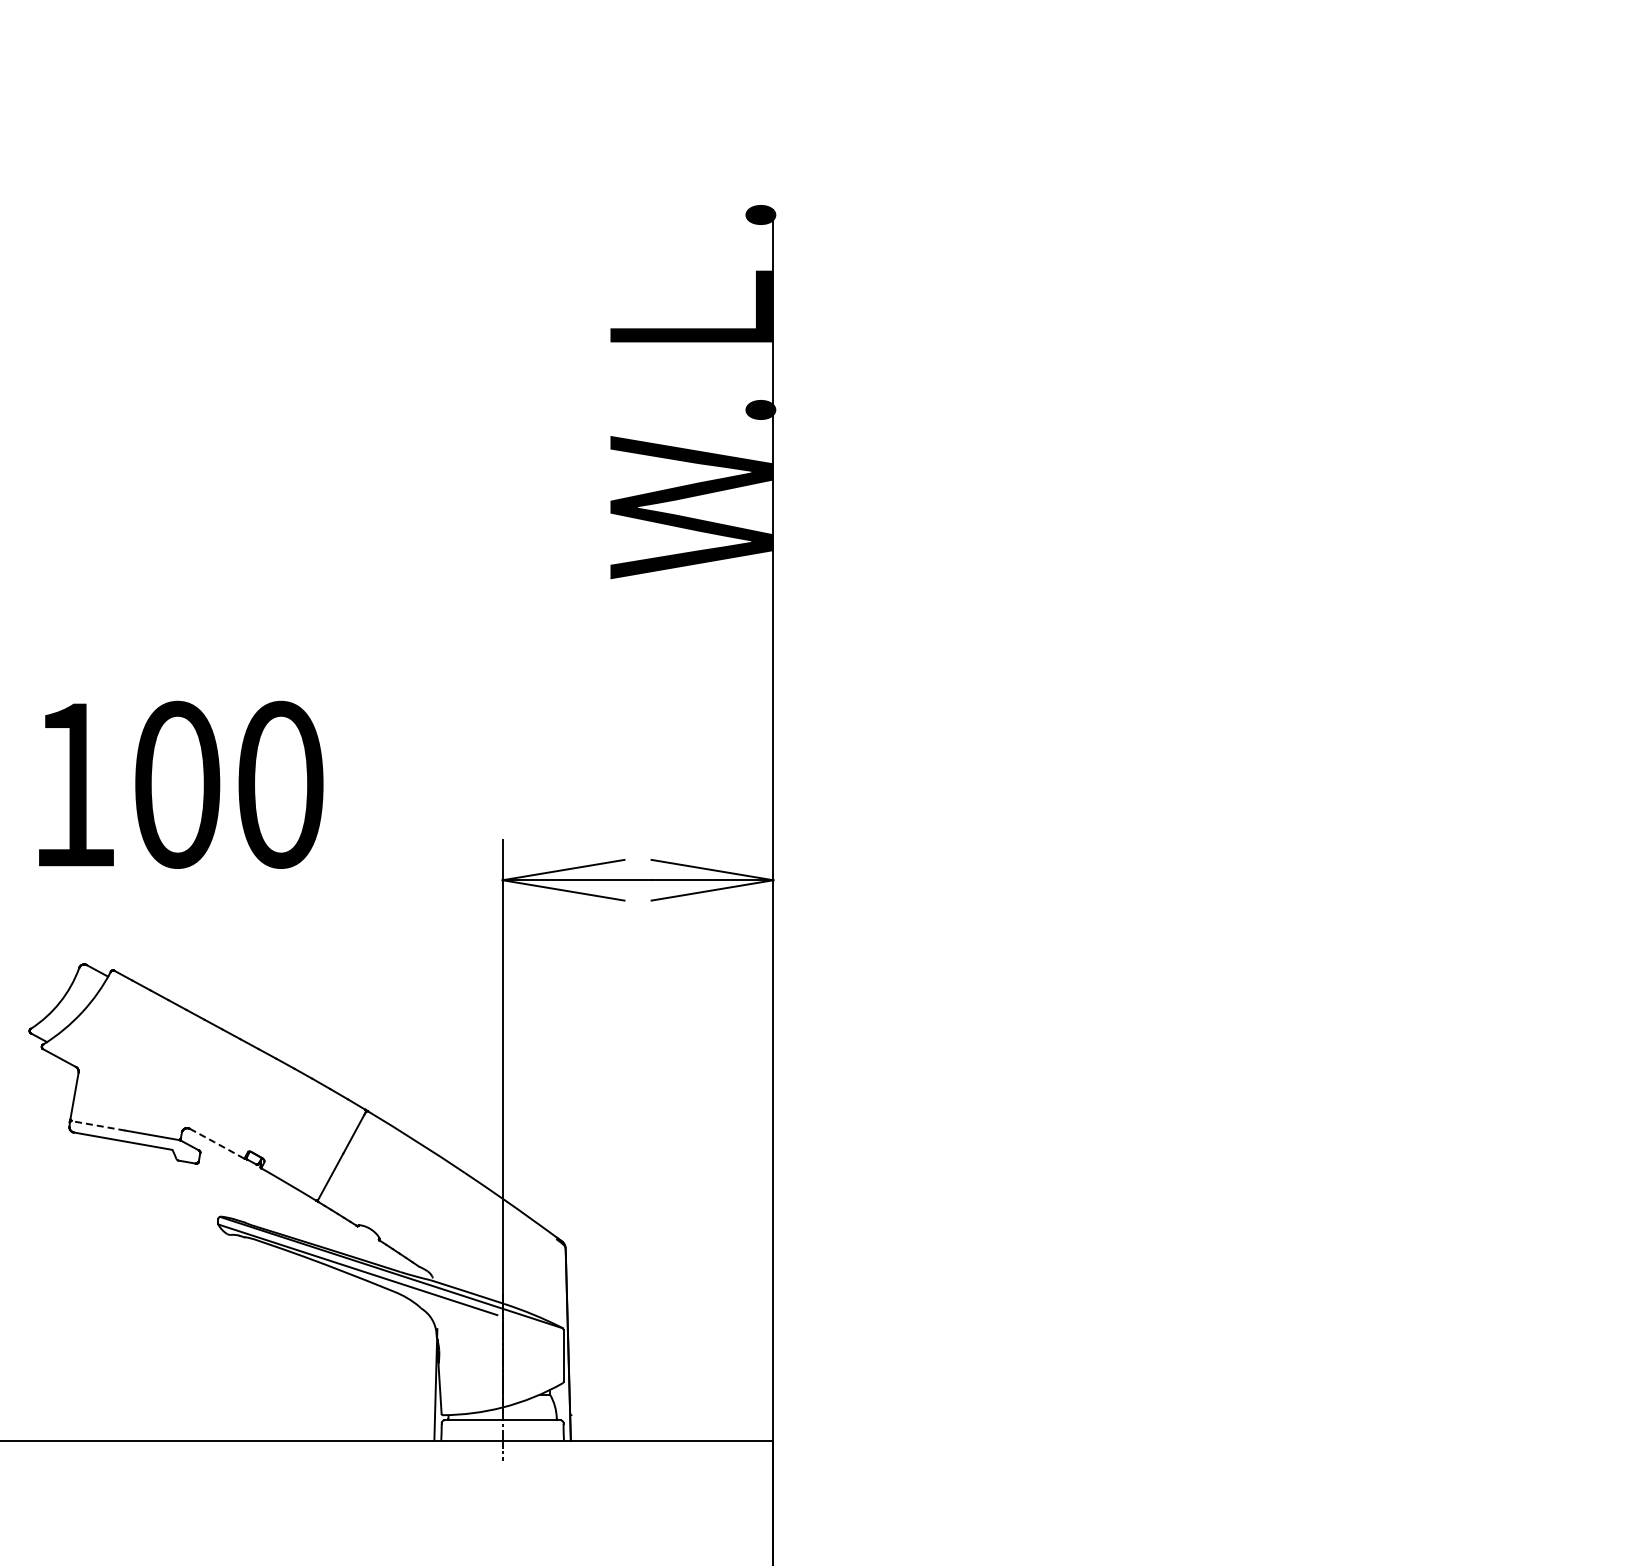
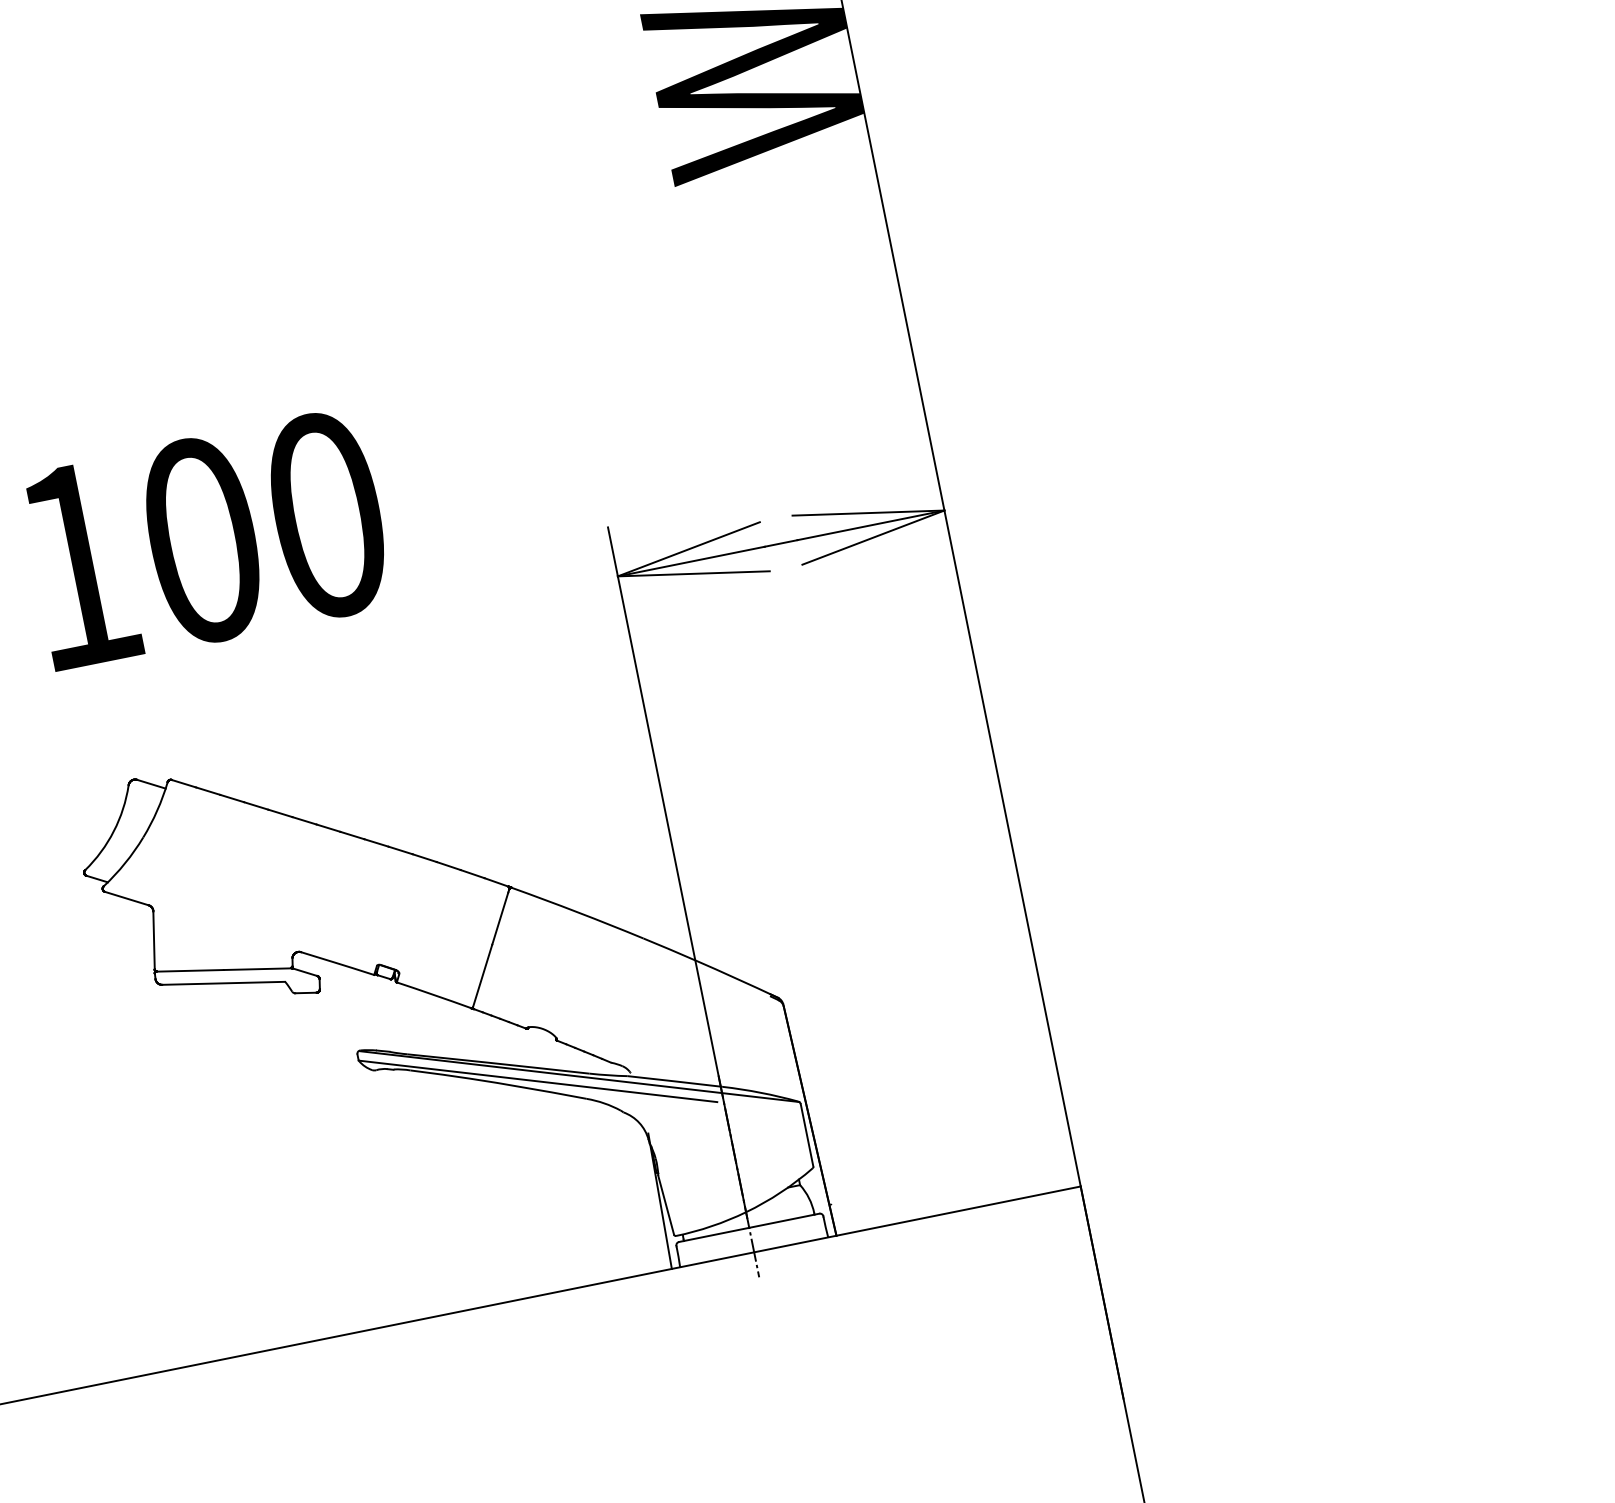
line: (97, 1125) -> (188, 970), dashed -> solid
line: (217, 1143) -> (338, 963), dashed -> solid

